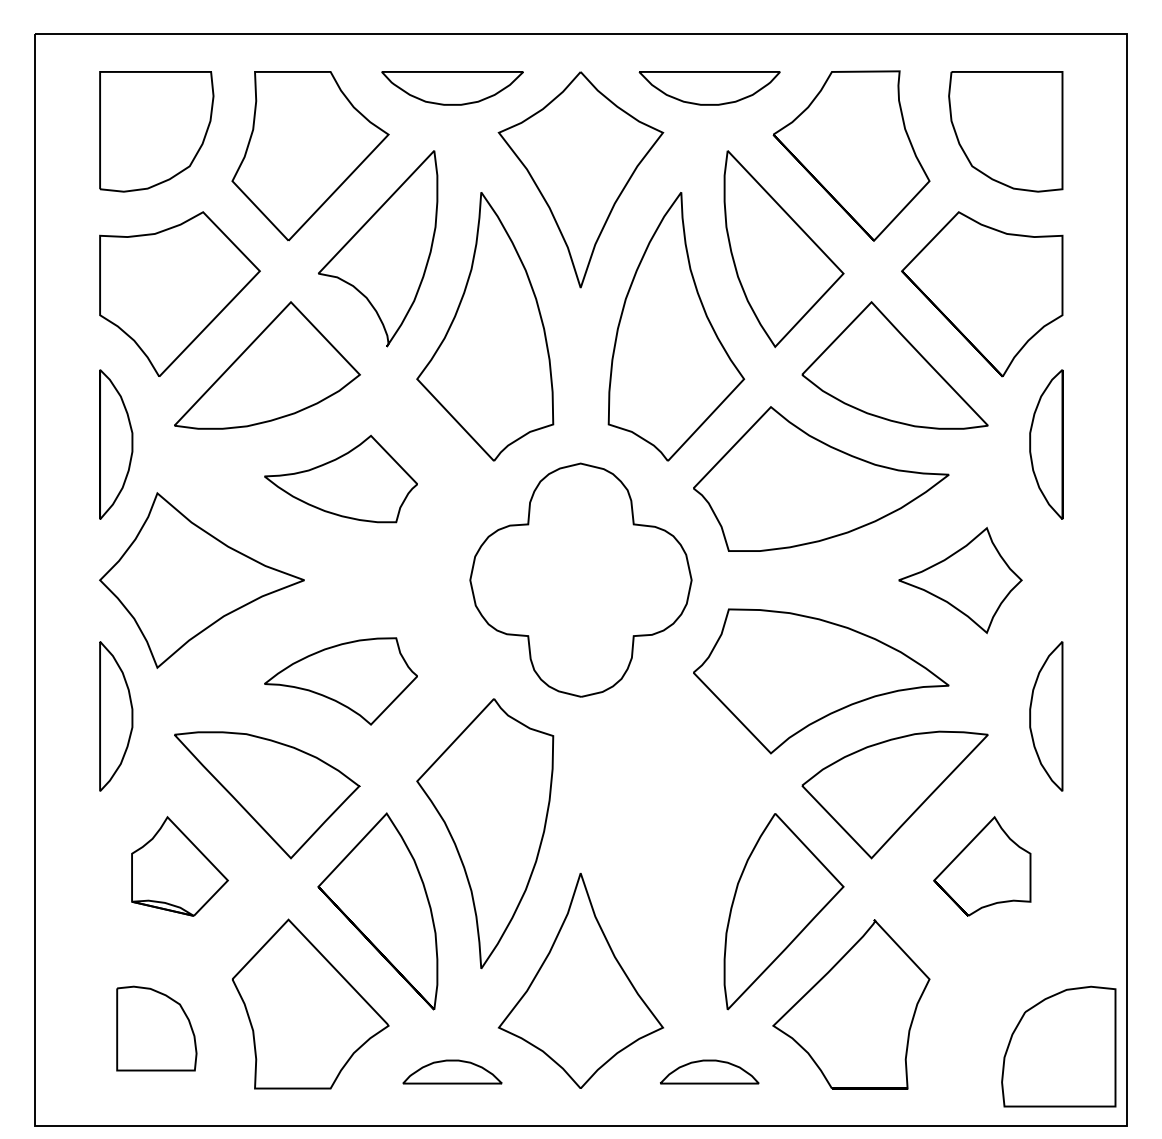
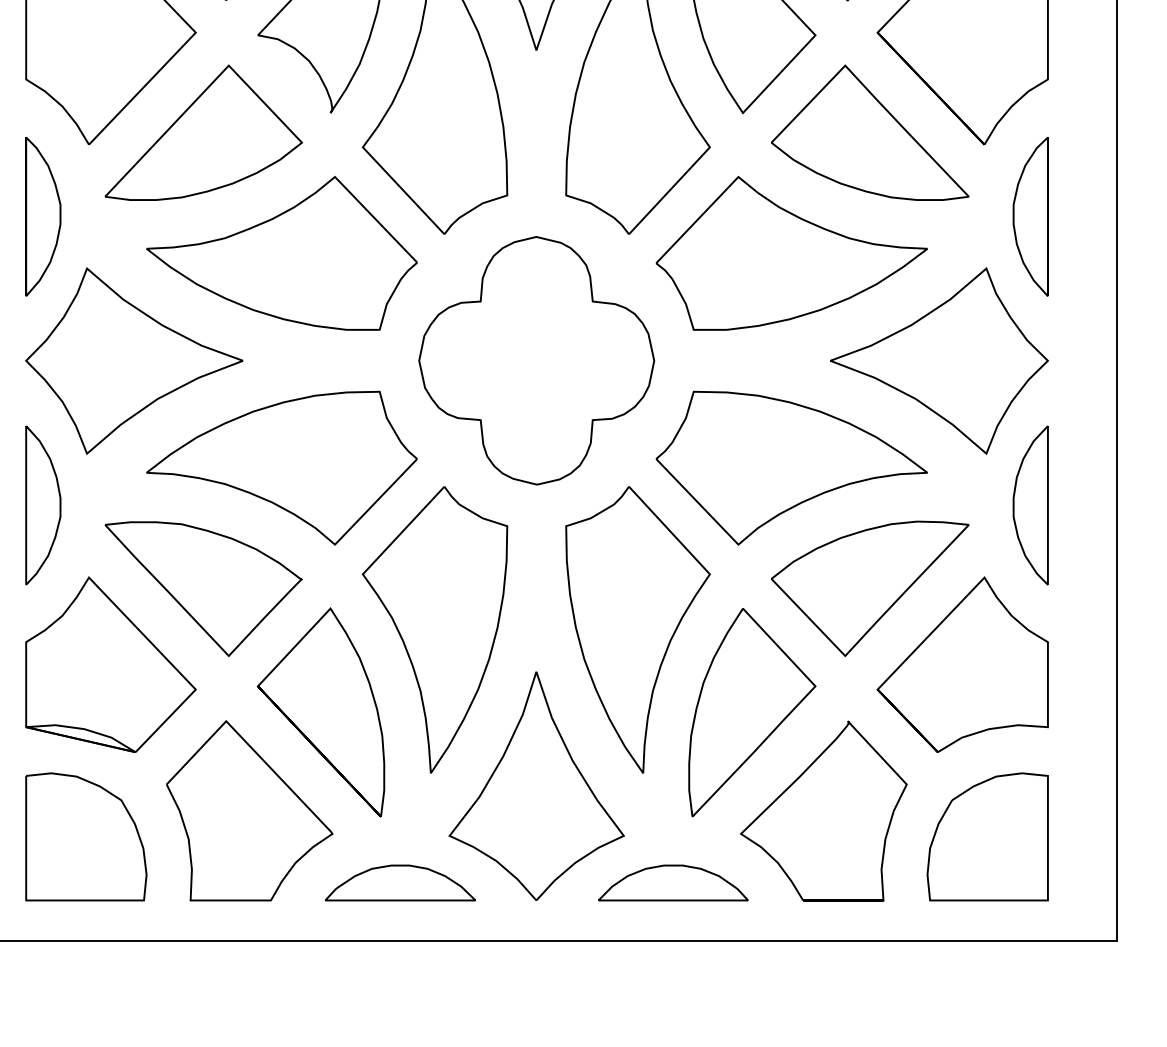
part: (340, 478) -> (281, 252), size x1.67
part: (960, 580) -> (939, 361), size x1.67
part: (340, 681) -> (281, 468), size x1.67
part: (676, 833) -> (638, 629), added
part: (179, 866) -> (110, 664), size x1.67
part: (982, 866) -> (963, 664), size x1.67
part: (156, 1028) -> (86, 836), size x1.43
part: (1058, 1046) -> (987, 836), moved
part: (452, 1071) -> (400, 882), size x1.43
part: (709, 1071) -> (673, 882), size x1.43

